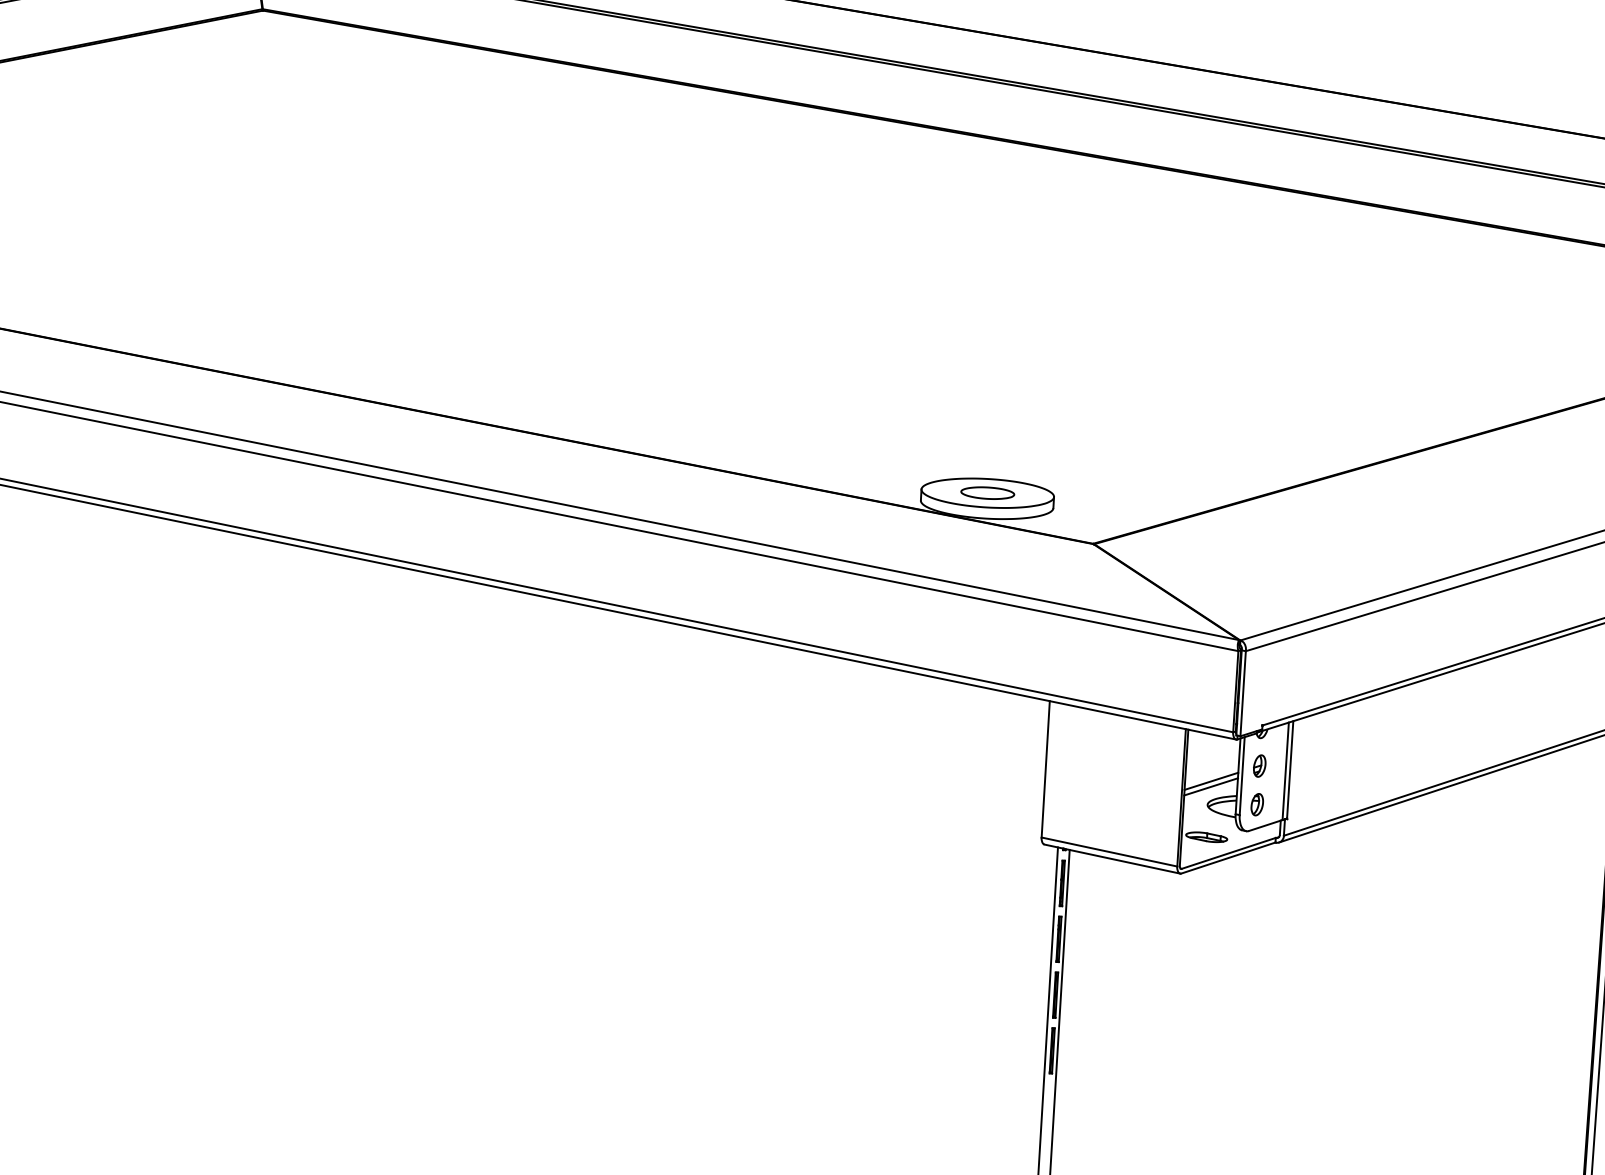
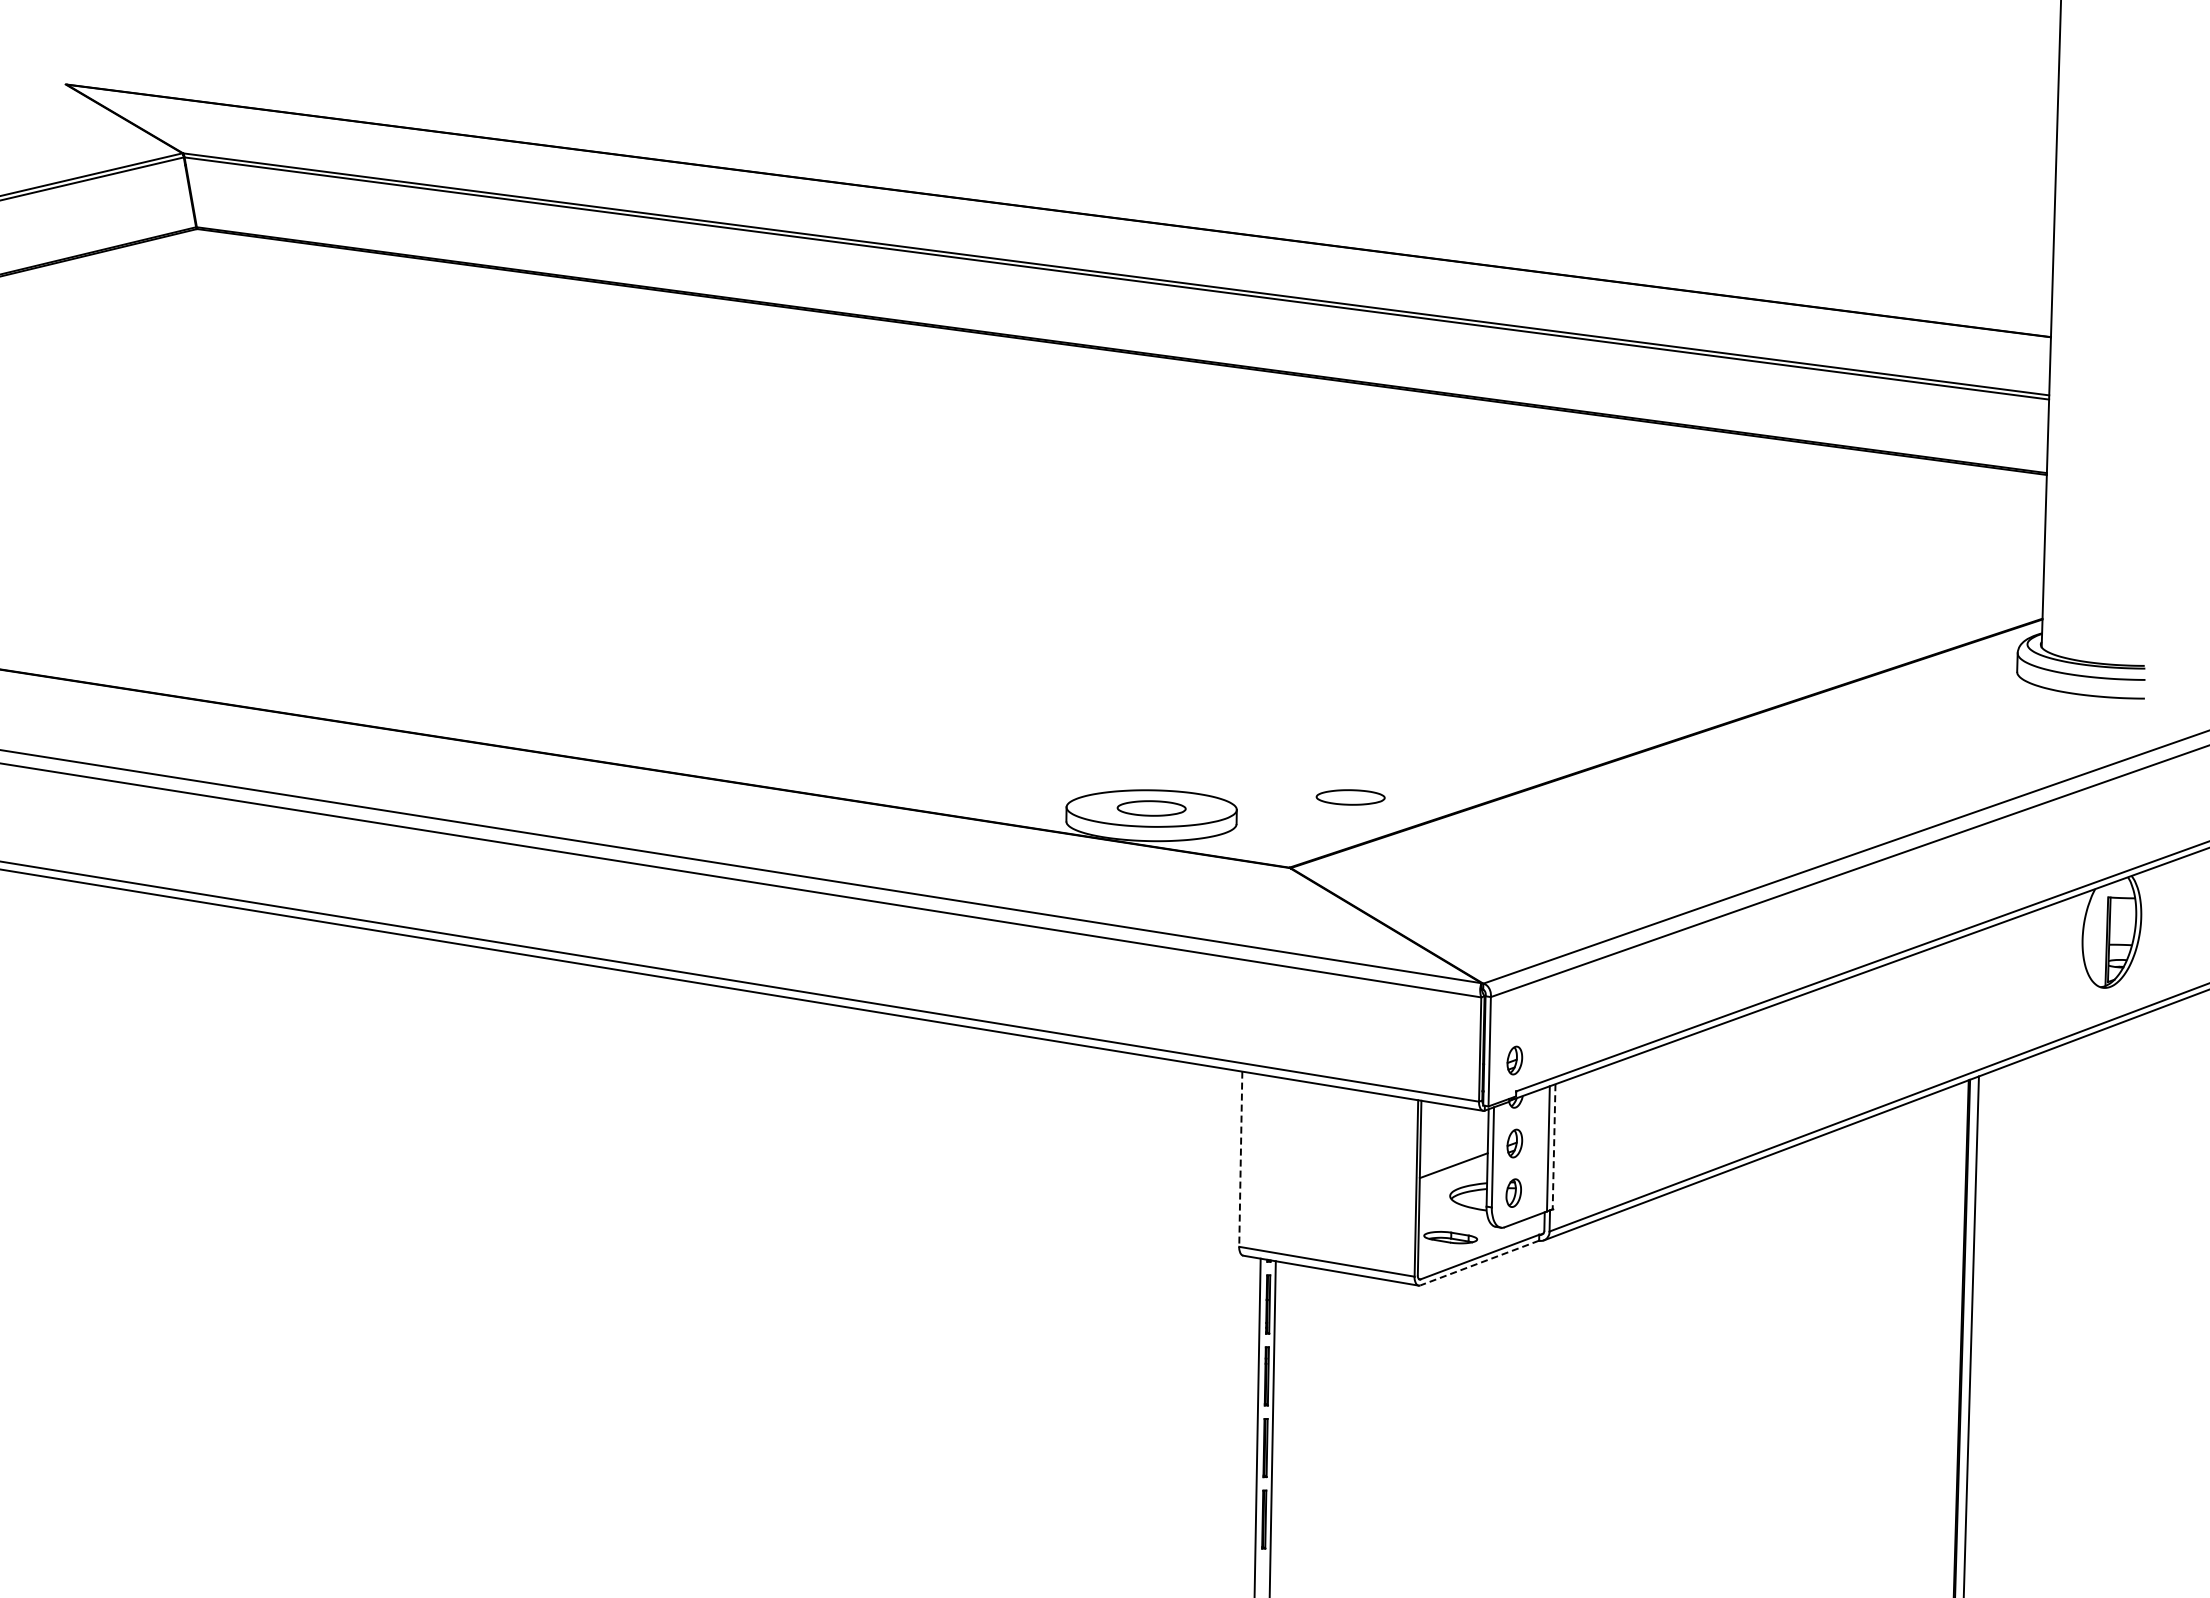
part: (1143, 491) -> (1350, 797), added
part: (1262, 701) -> (1514, 1060), added
line: (1045, 769) -> (1240, 1159), solid -> dashed
line: (1290, 769) -> (1554, 1146), solid -> dashed
line: (1211, 786) -> (1453, 1172), removed
line: (1228, 858) -> (1479, 1263), solid -> dashed

